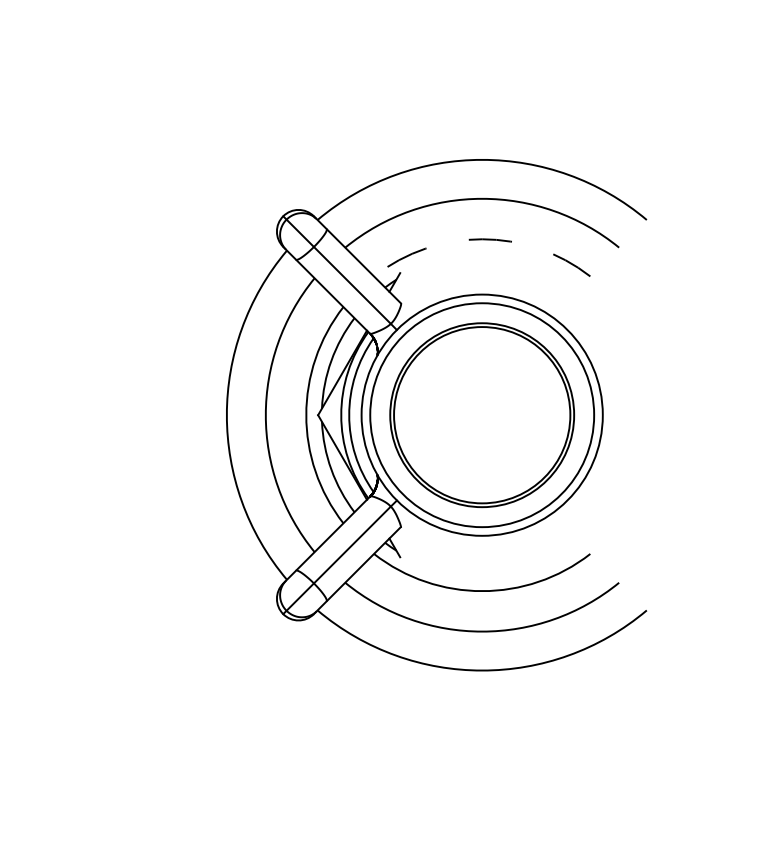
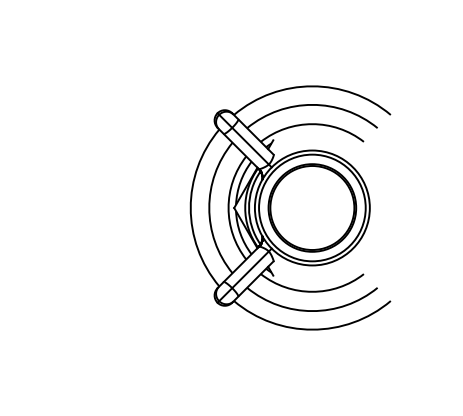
arc: (482, 239) -> (312, 124), dashed -> solid

